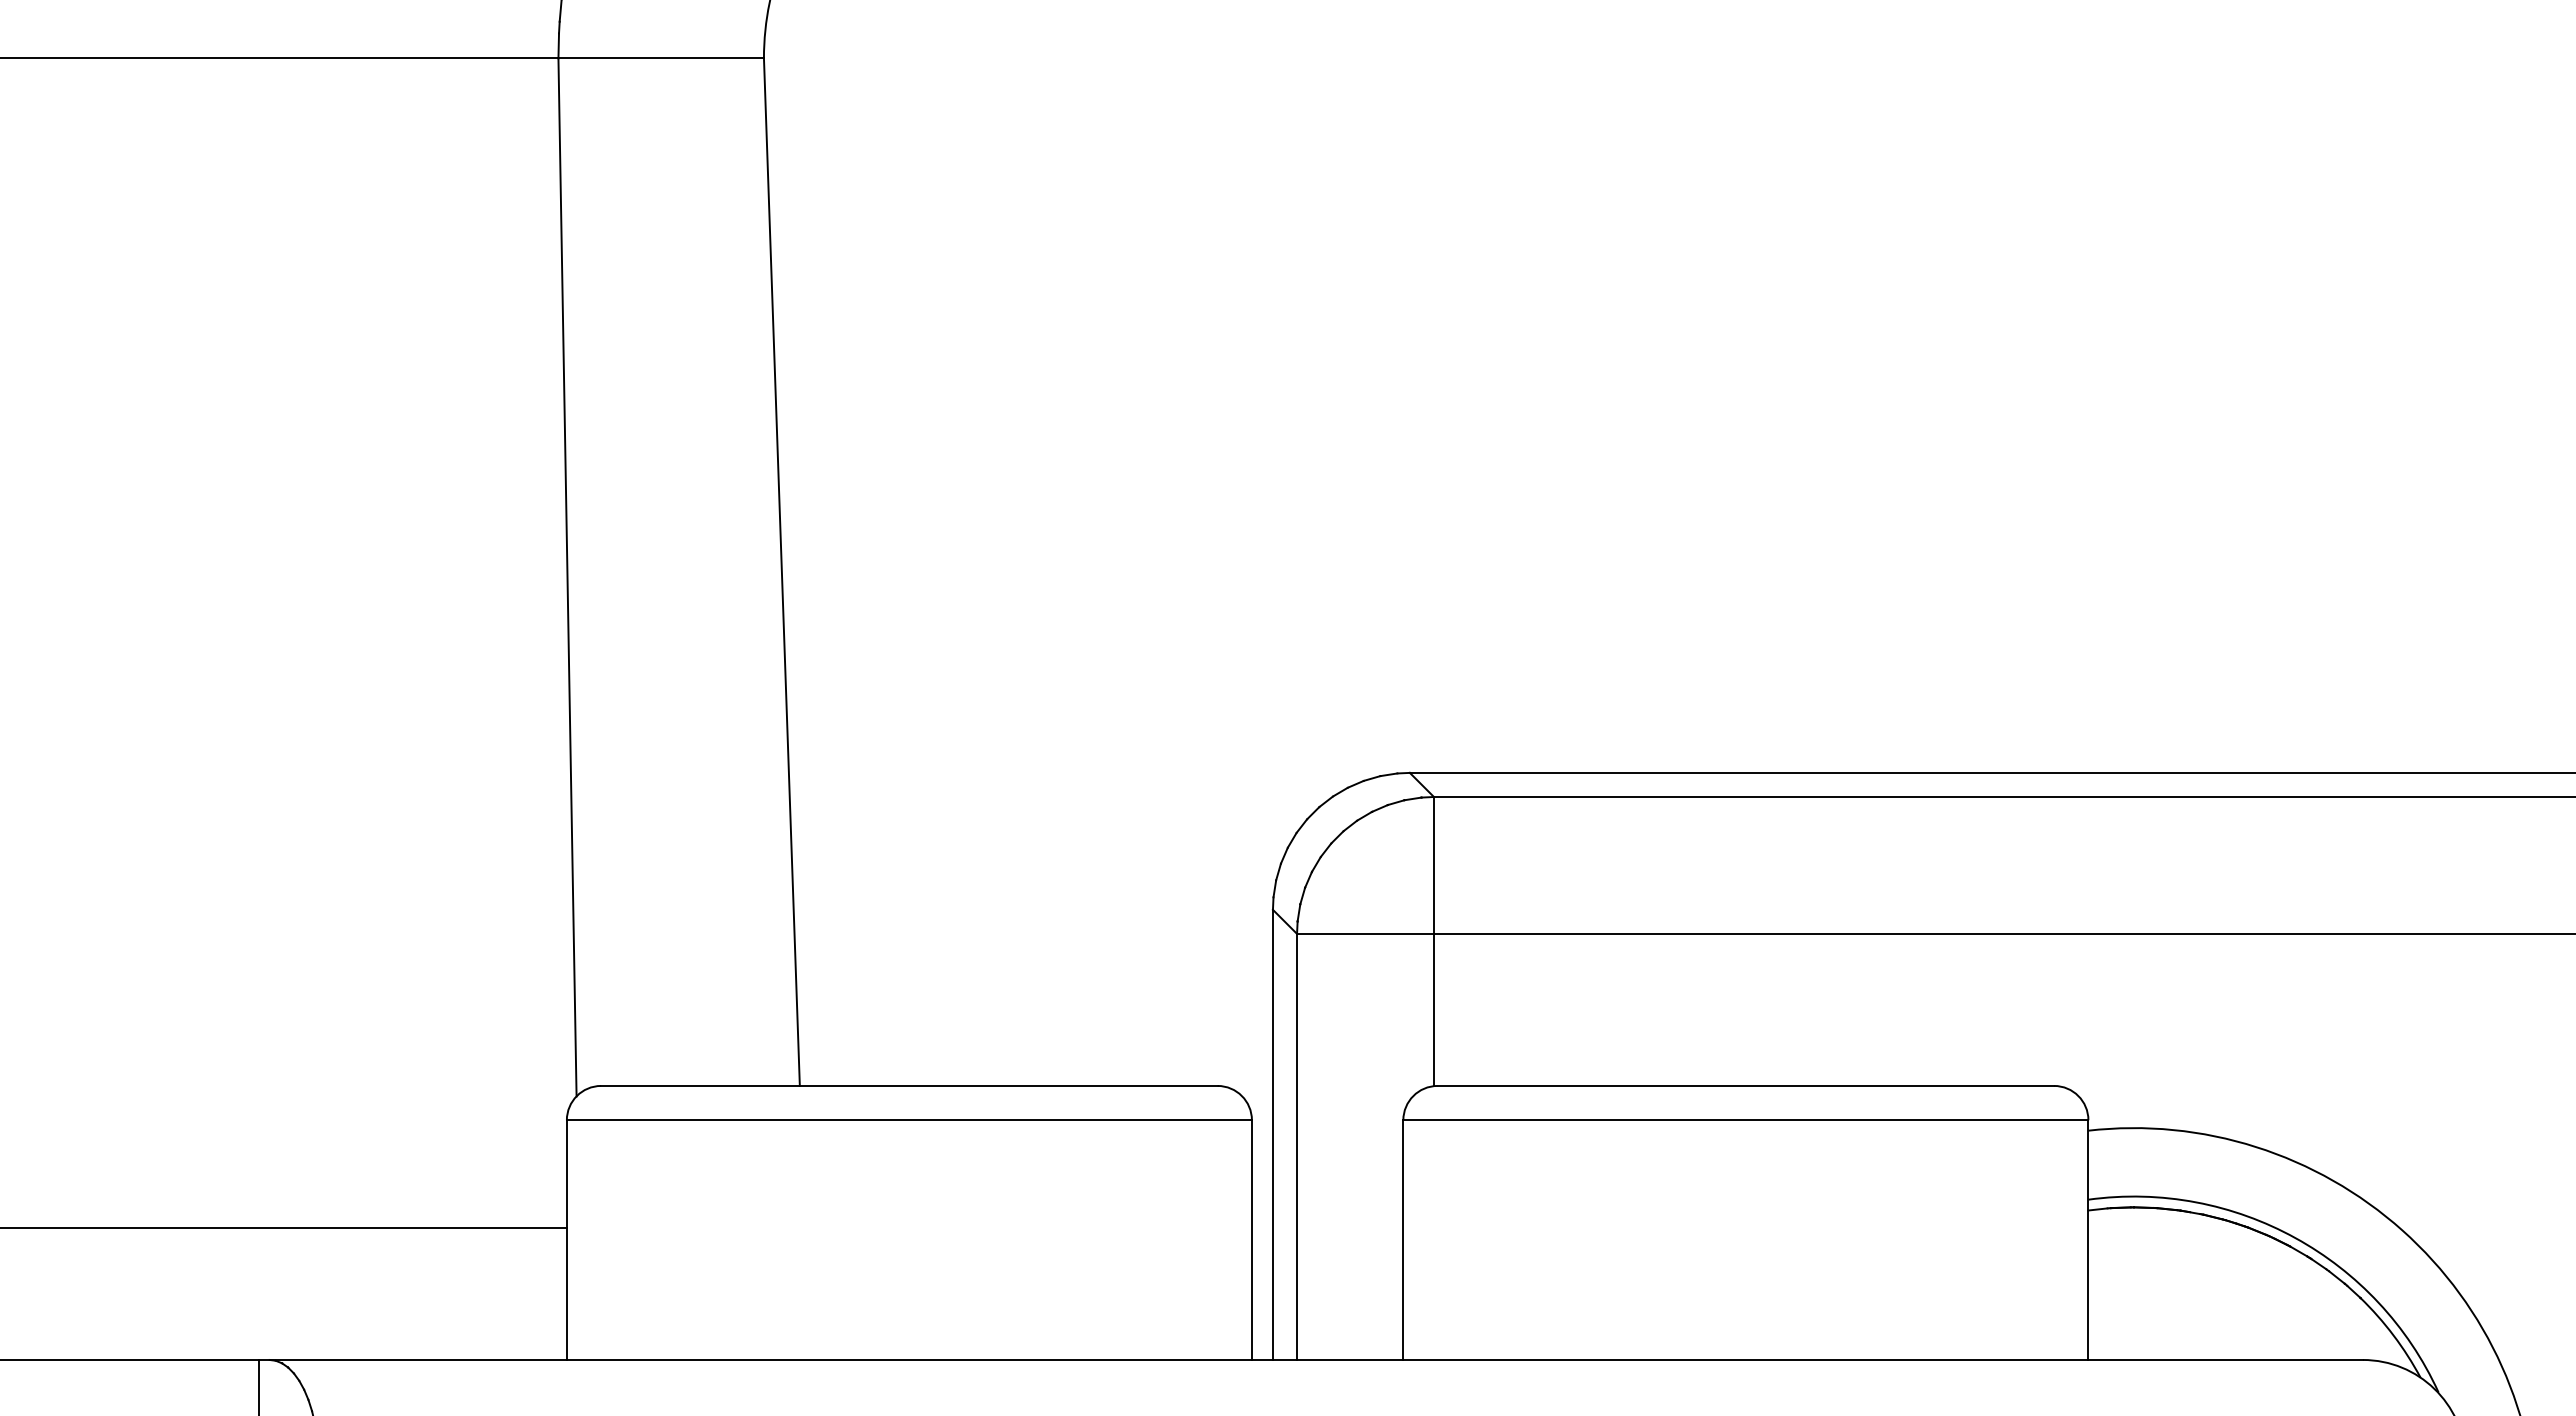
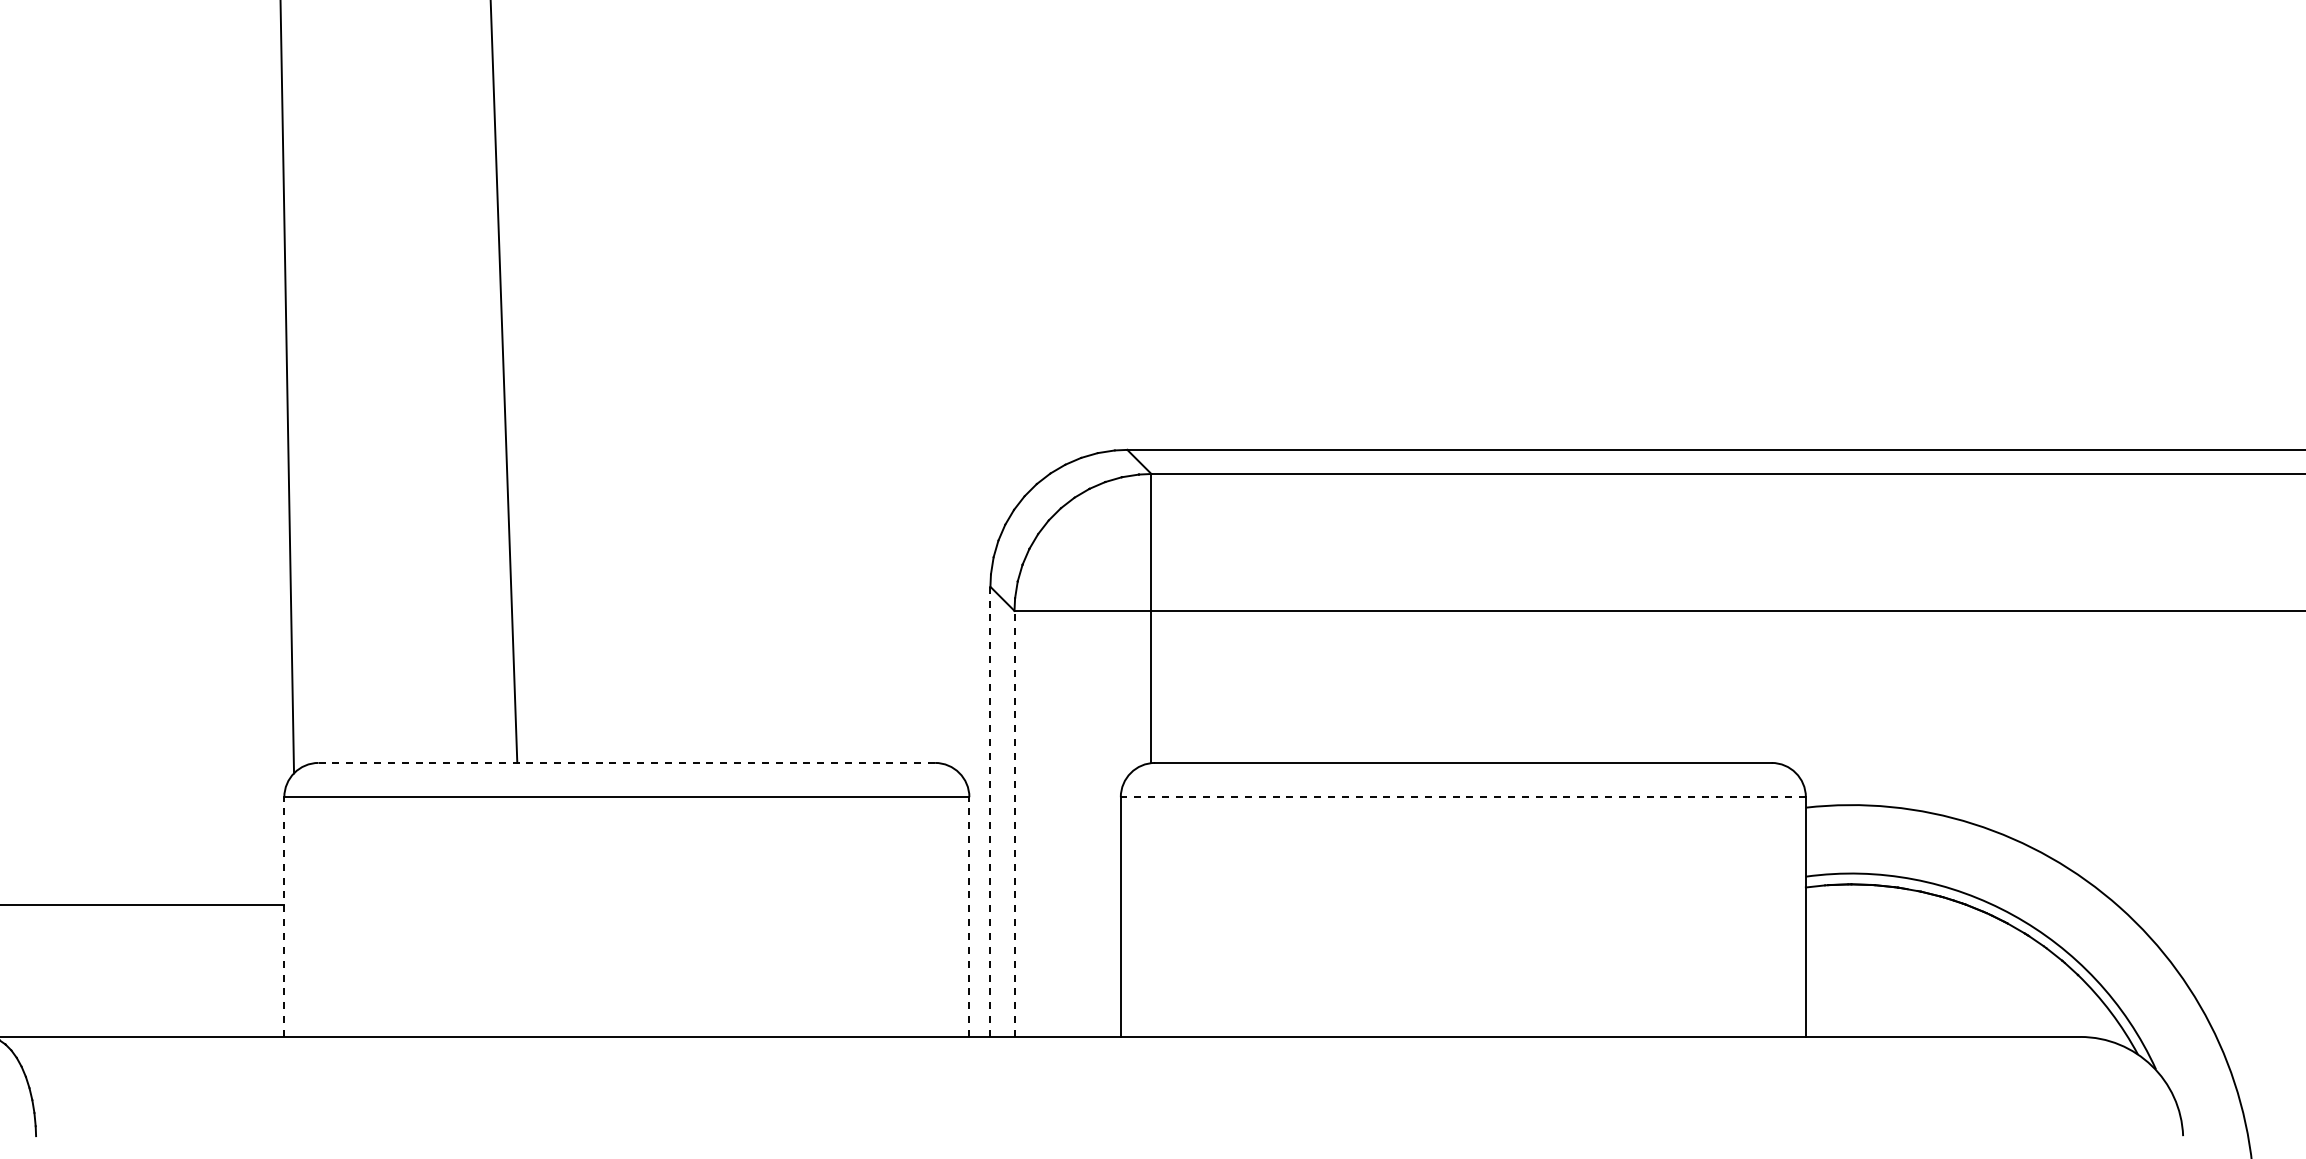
line: (909, 1085) -> (626, 762), solid -> dashed
line: (1745, 1120) -> (1462, 797), solid -> dashed
line: (1272, 1134) -> (989, 811), solid -> dashed
line: (1297, 1146) -> (1014, 823), solid -> dashed
line: (566, 1240) -> (283, 917), solid -> dashed
line: (1251, 1240) -> (968, 917), solid -> dashed

